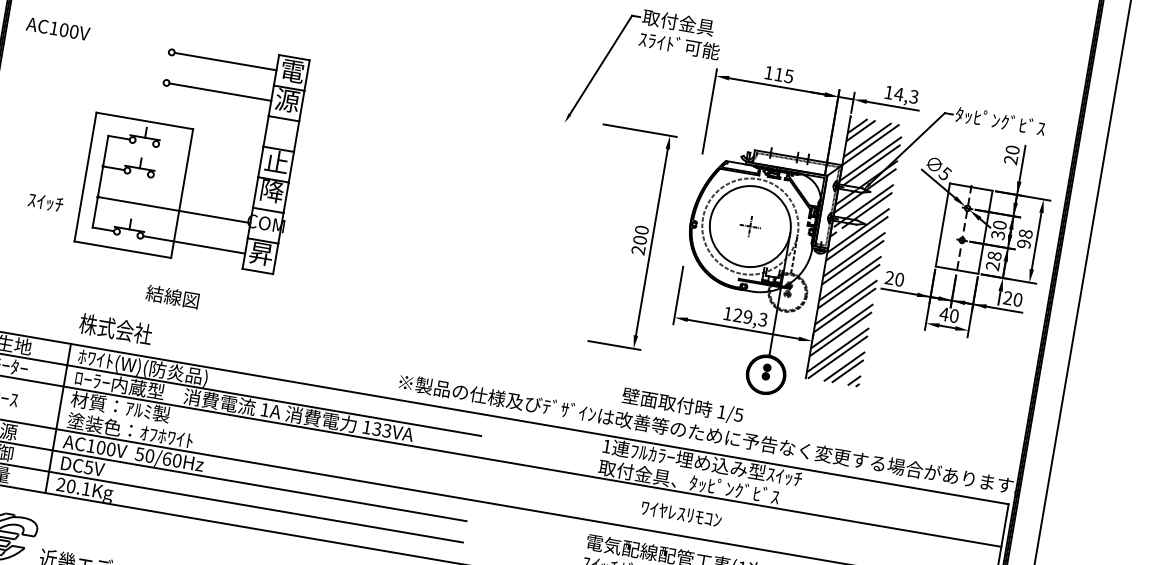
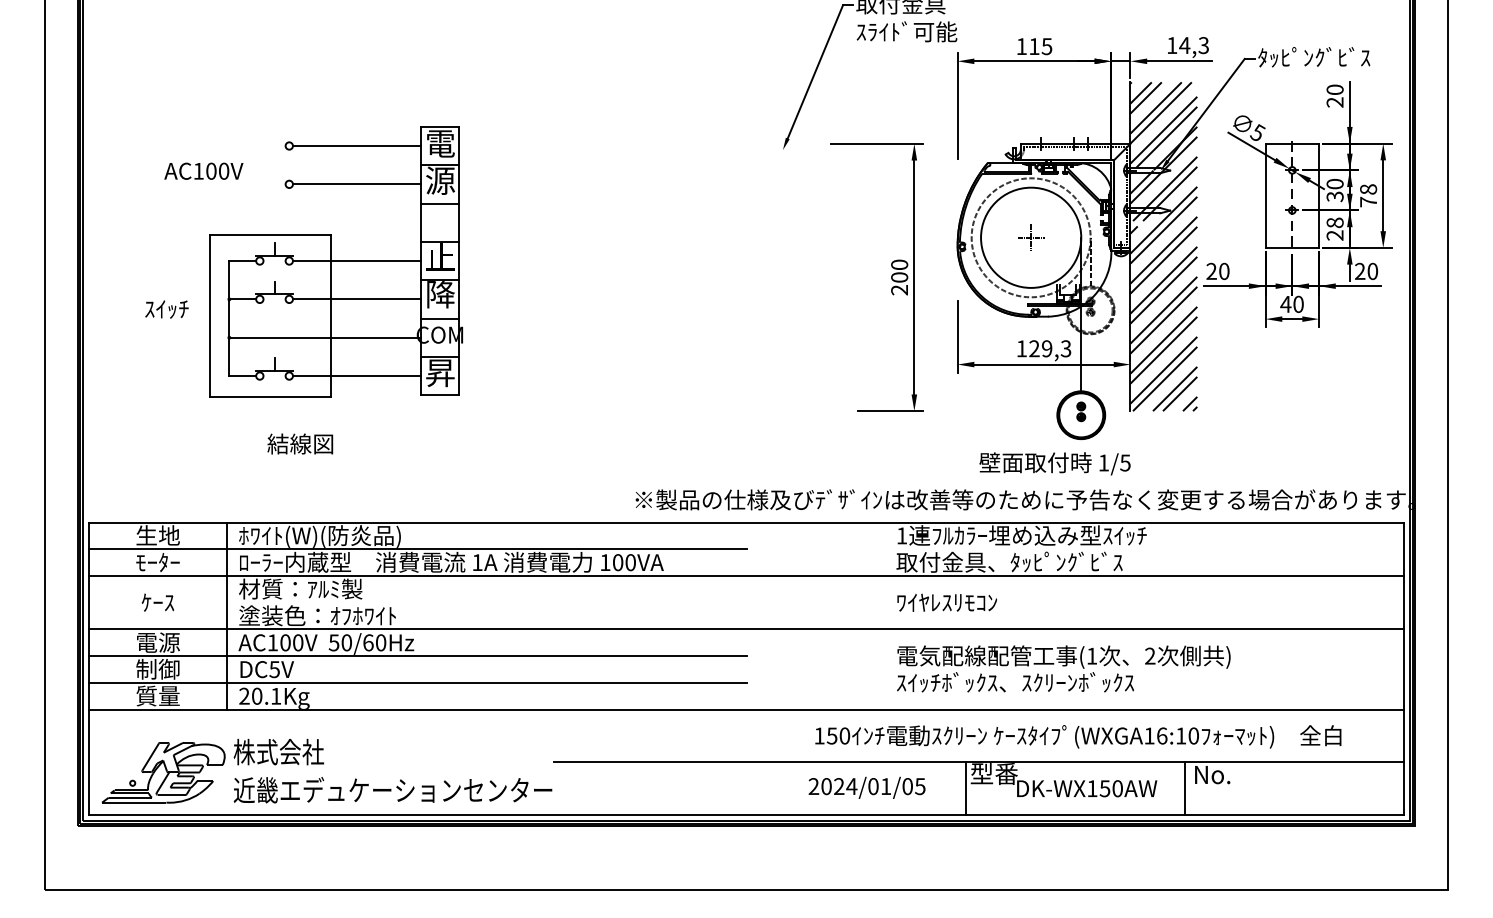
text: (57, 28) -> (203, 170), moved
line: (209, 153) -> (356, 261), added
line: (204, 183) -> (356, 299), added
text: (45, 202) -> (166, 309), moved
text: (1024, 243) -> (1368, 201), 98 -> 78
text: (172, 296) -> (300, 443), moved
text: (115, 328) -> (278, 751), moved
text: (682, 405) -> (1054, 463), moved
text: (381, 429) -> (623, 562), 133VA -> 100VA
text: (681, 513) -> (946, 602), moved

